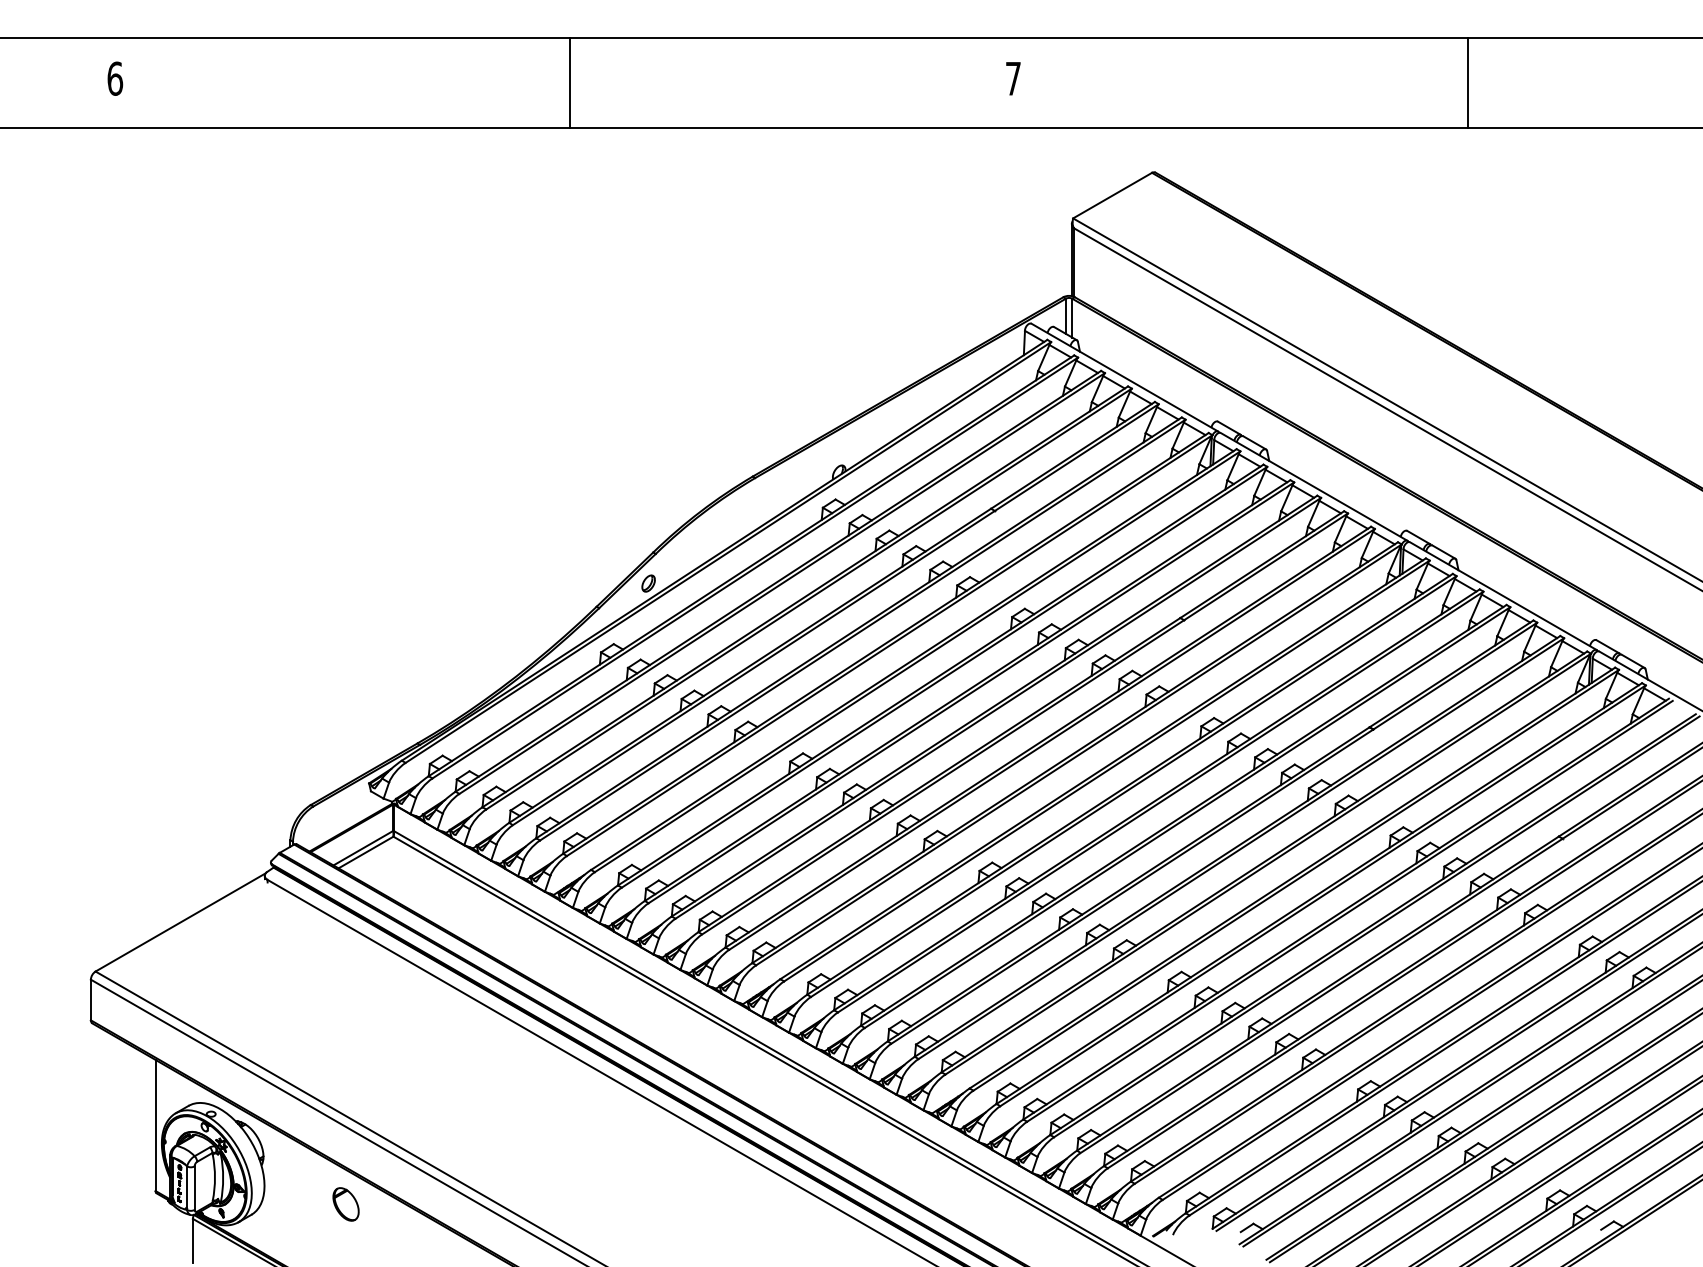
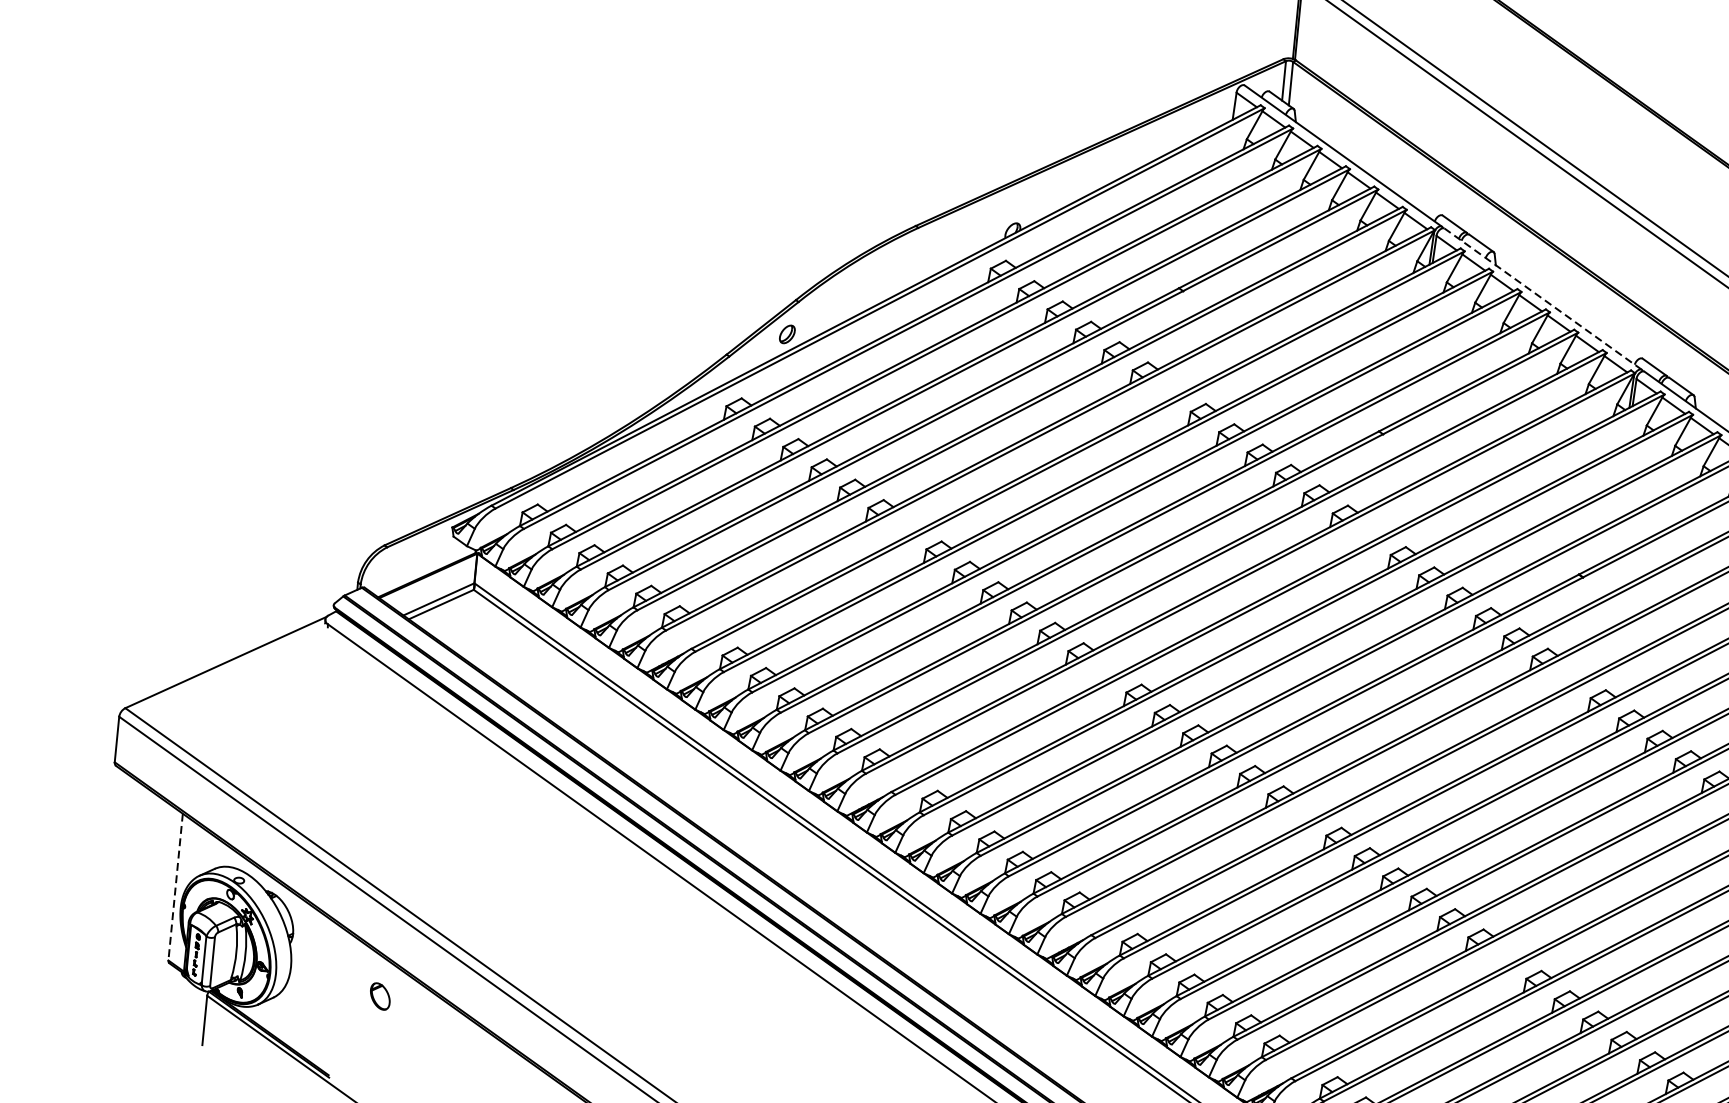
line: (1314, 486) -> (1543, 298), solid -> dashed
line: (155, 1125) -> (175, 887), solid -> dashed
part: (345, 1204) -> (379, 996), size x0.7

